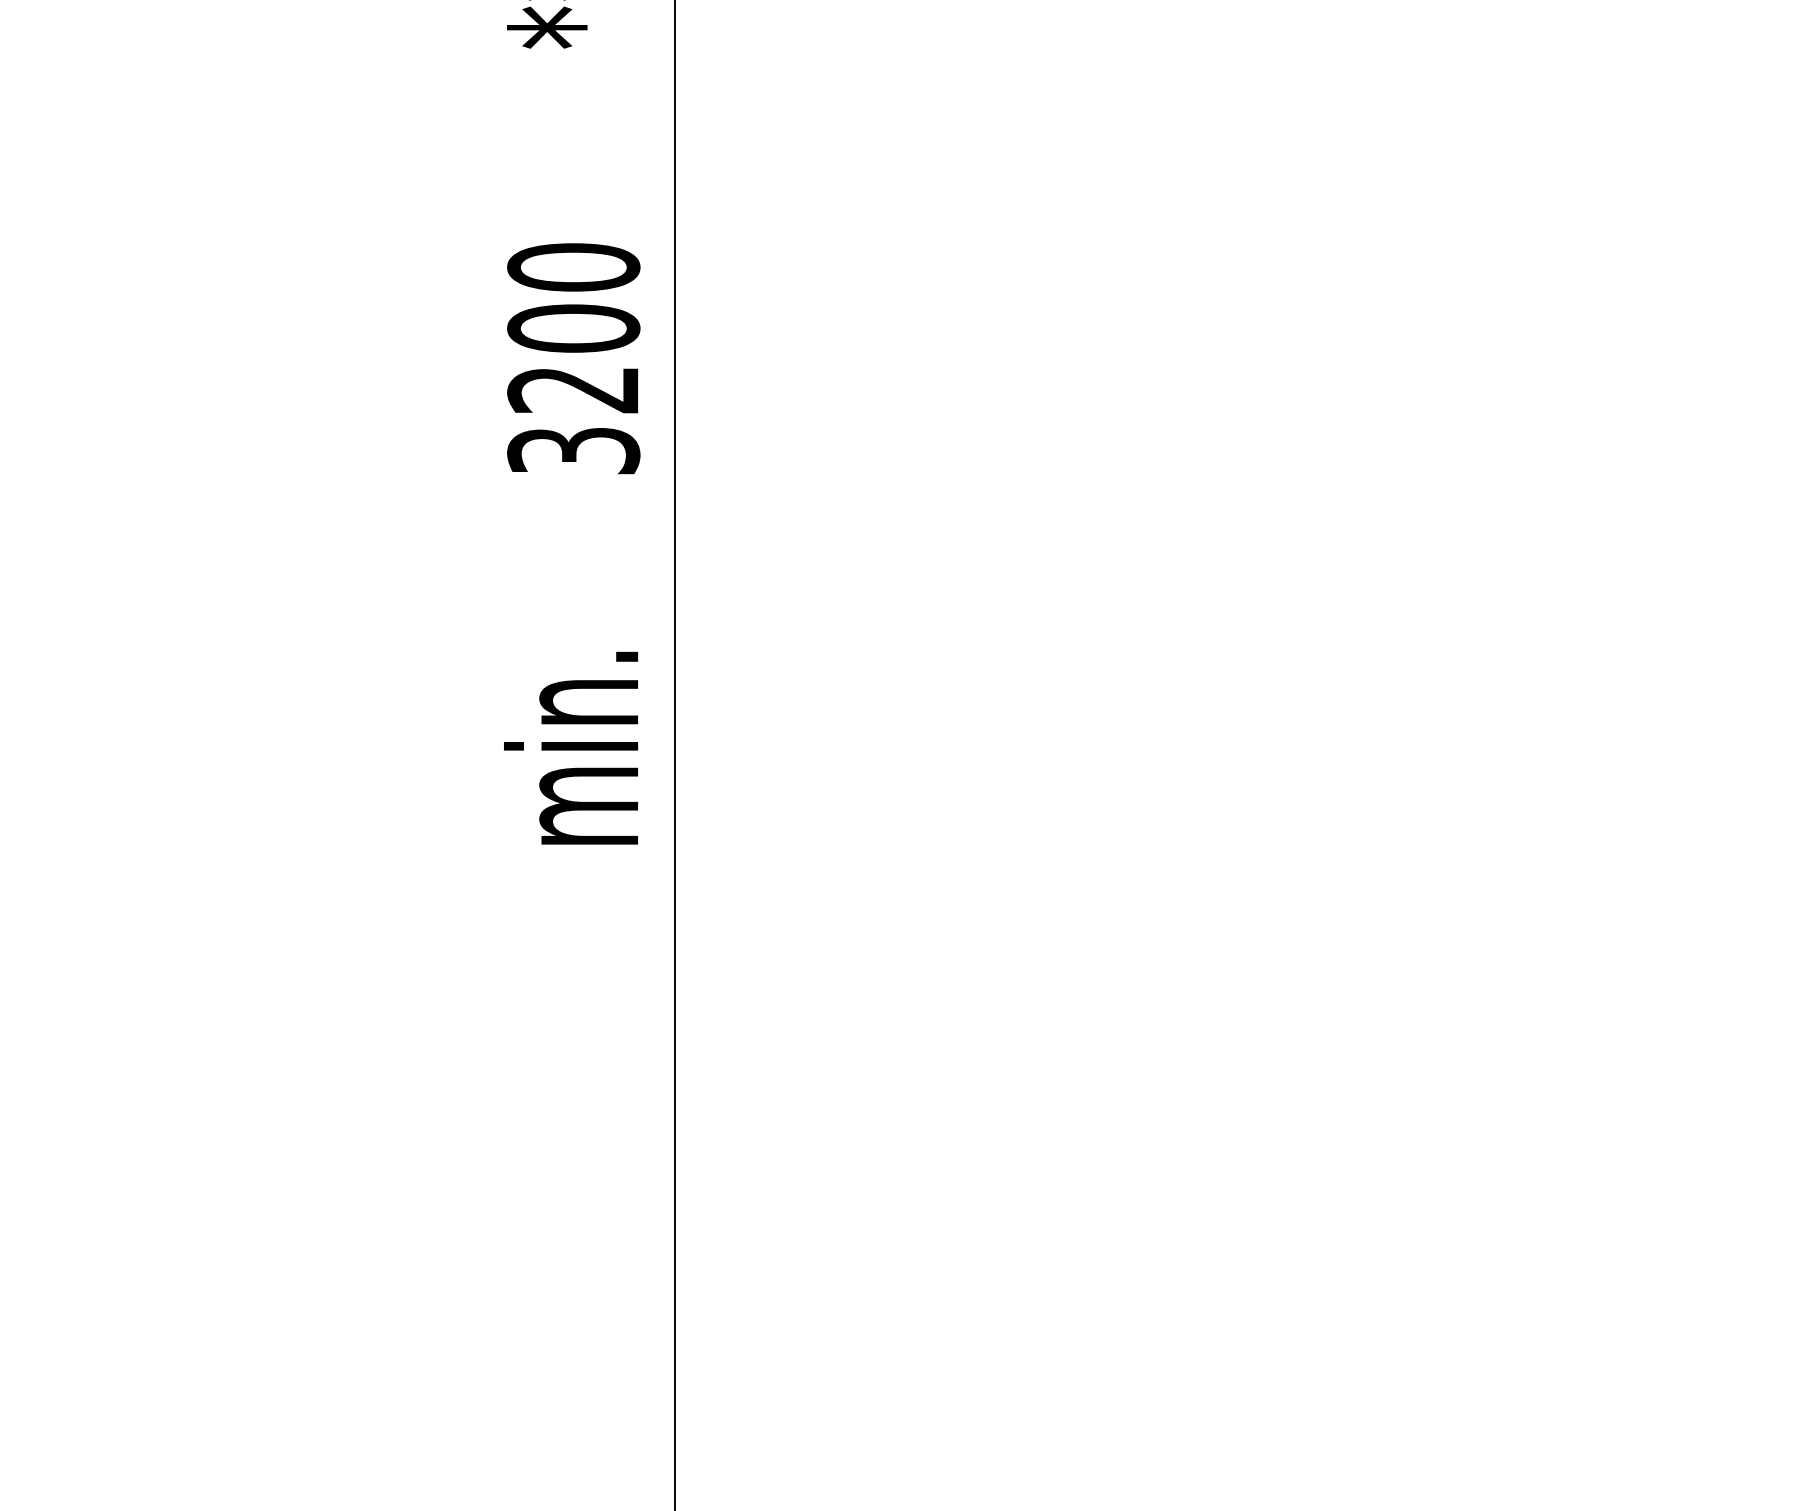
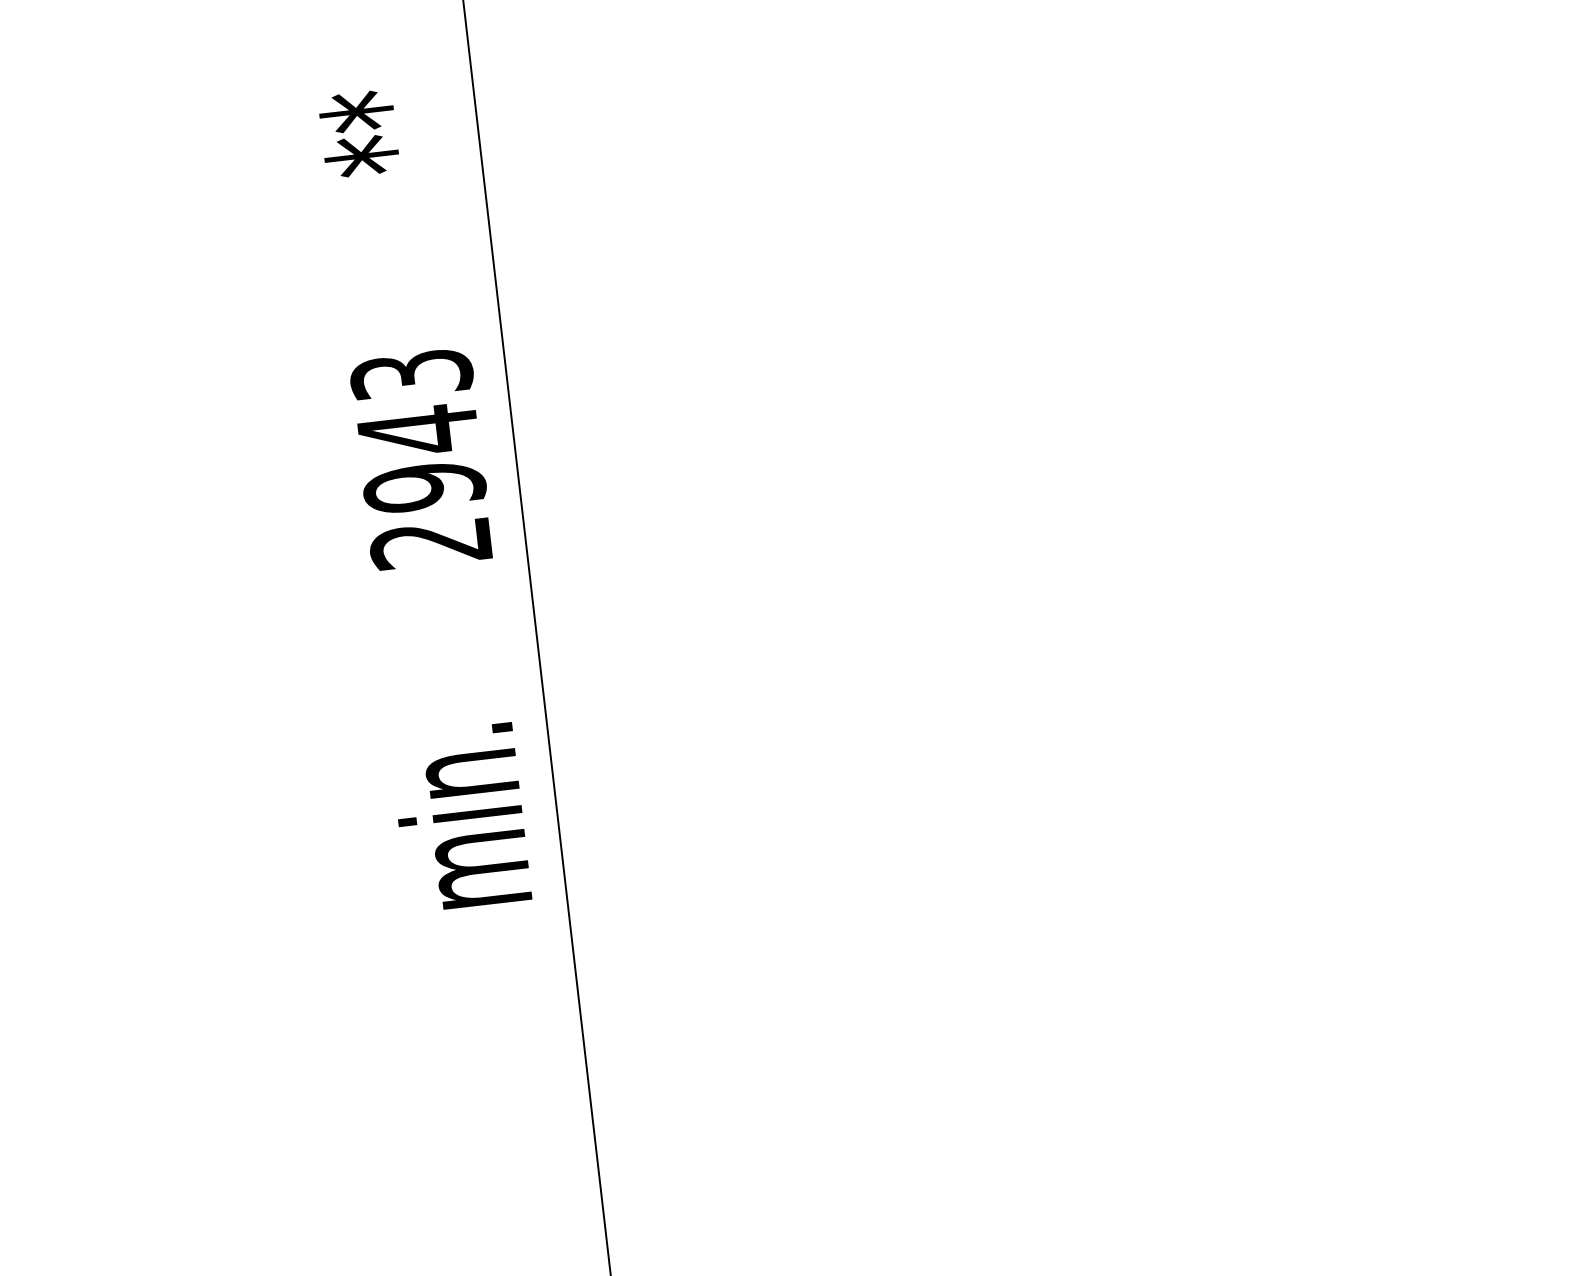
text: (573, 358) -> (421, 458), 3200 -> 2943

